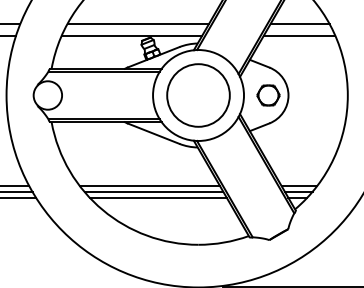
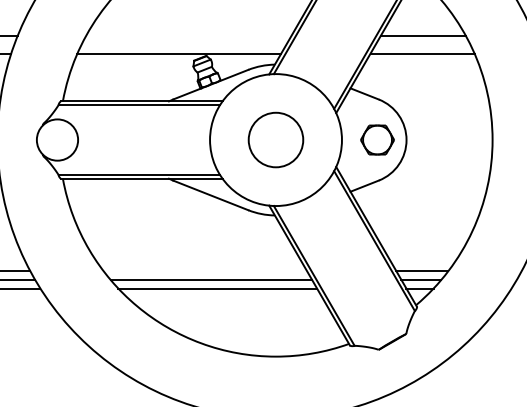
line: (138, 23) -> (188, 35), removed
circle: (198, 95) -> (275, 140), size x0.6
line: (149, 185) -> (204, 270), removed

